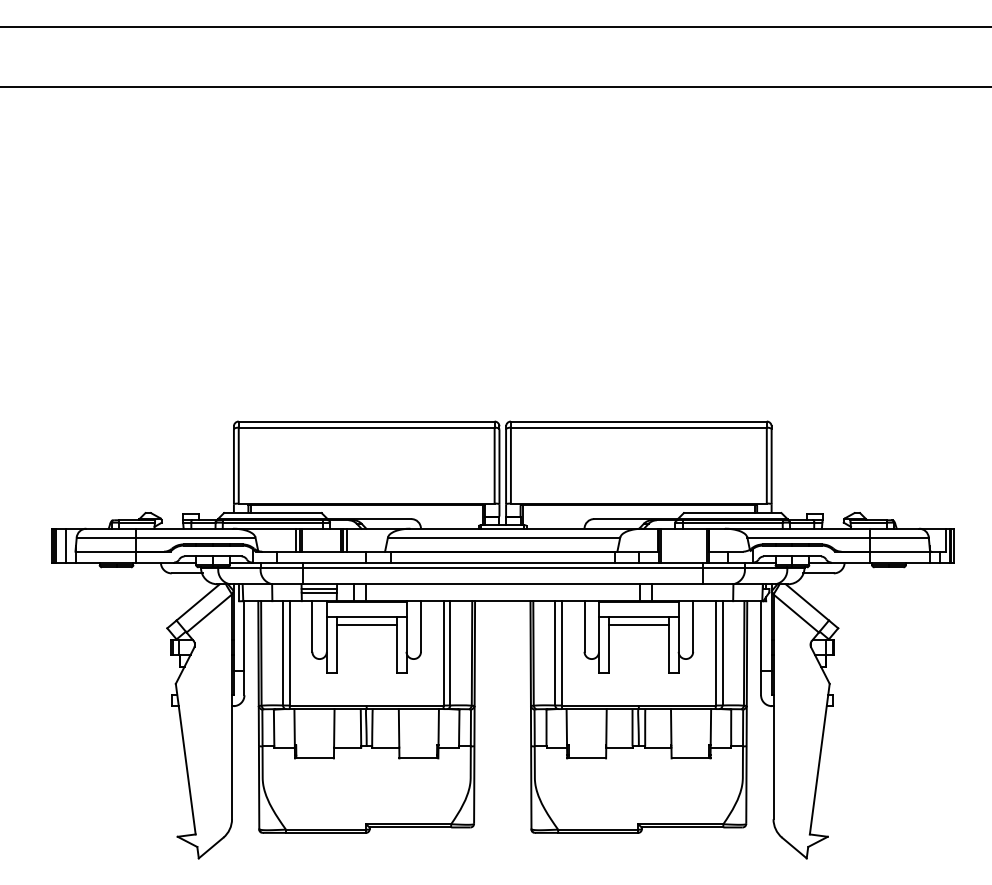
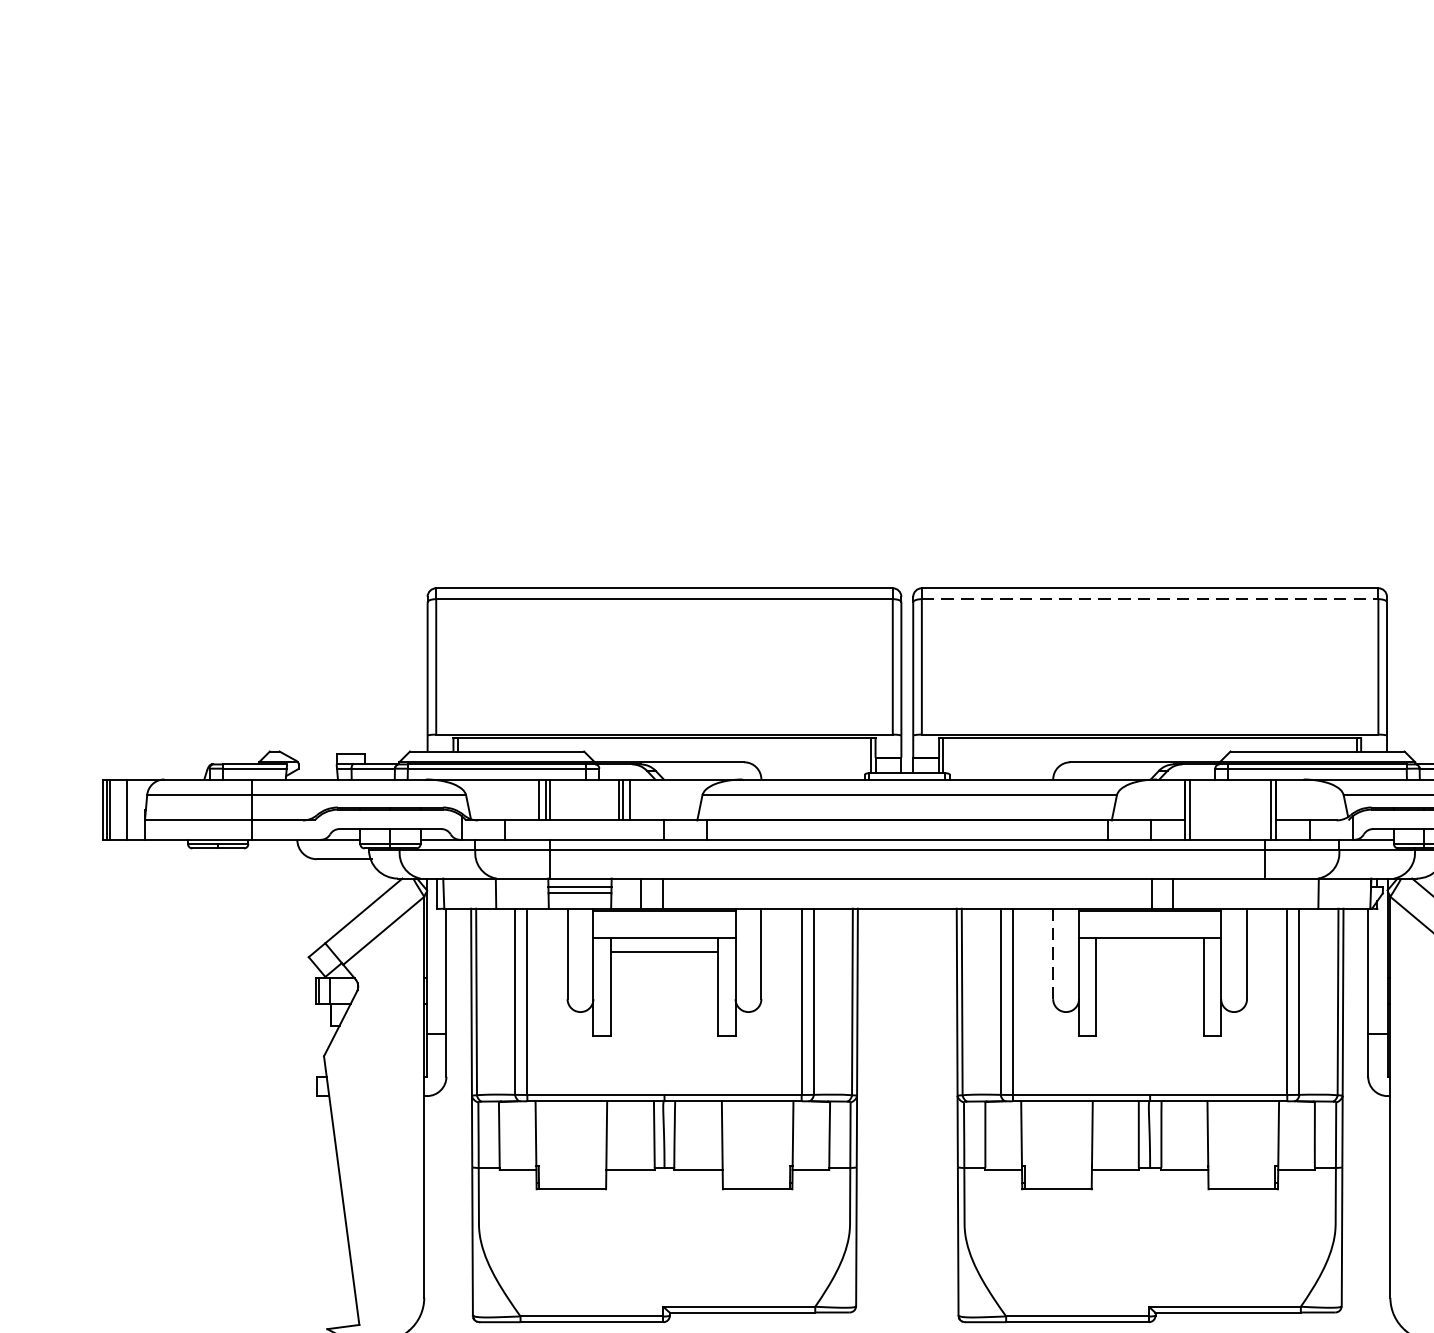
line: (638, 427) -> (1149, 598), solid -> dashed
line: (638, 625) -> (1149, 952), removed
line: (584, 626) -> (1053, 953), solid -> dashed

